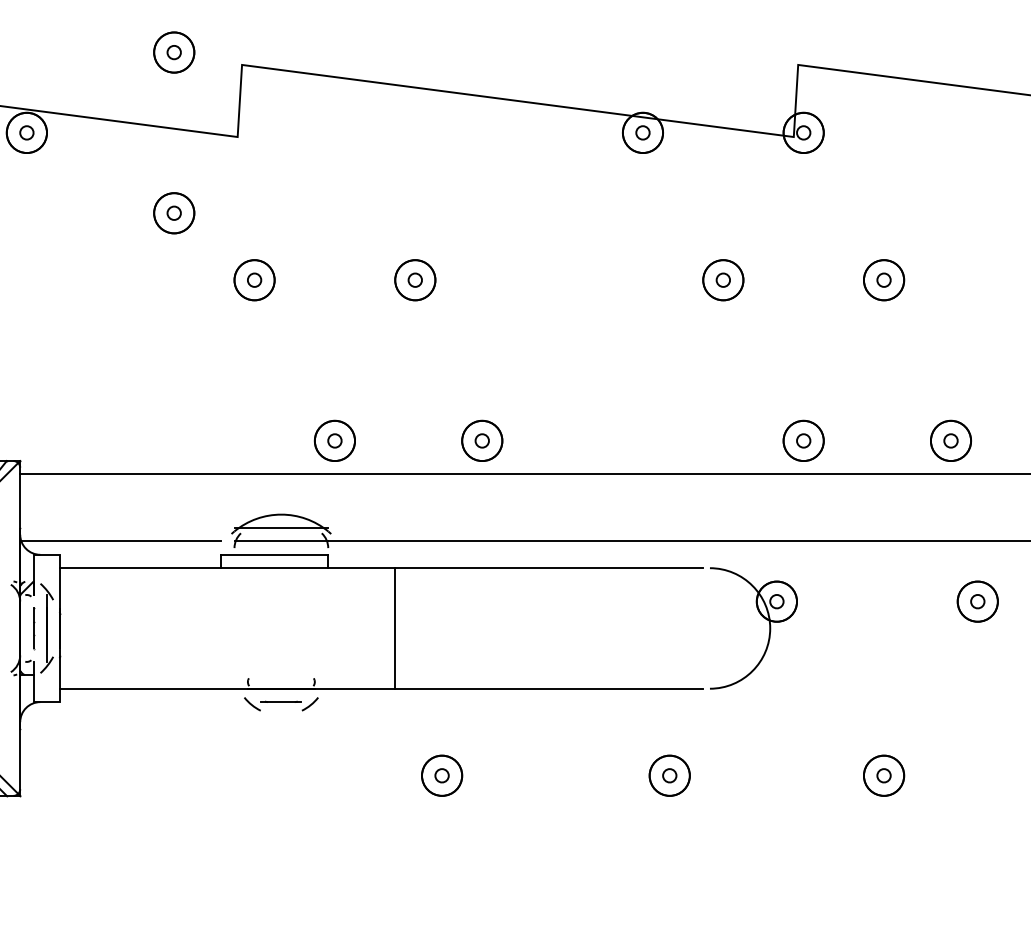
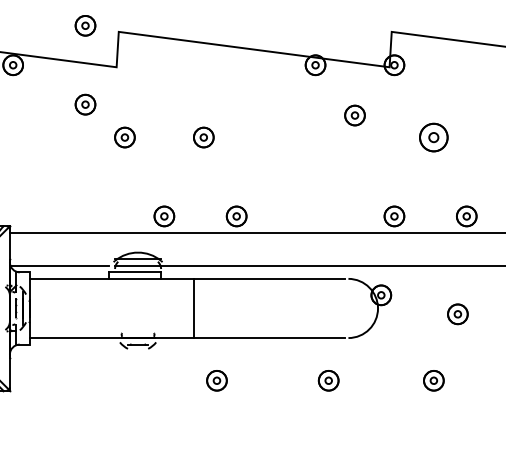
part: (722, 280) -> (354, 115), moved
part: (883, 280) -> (433, 137), size x1.4
part: (976, 602) -> (457, 314), moved

